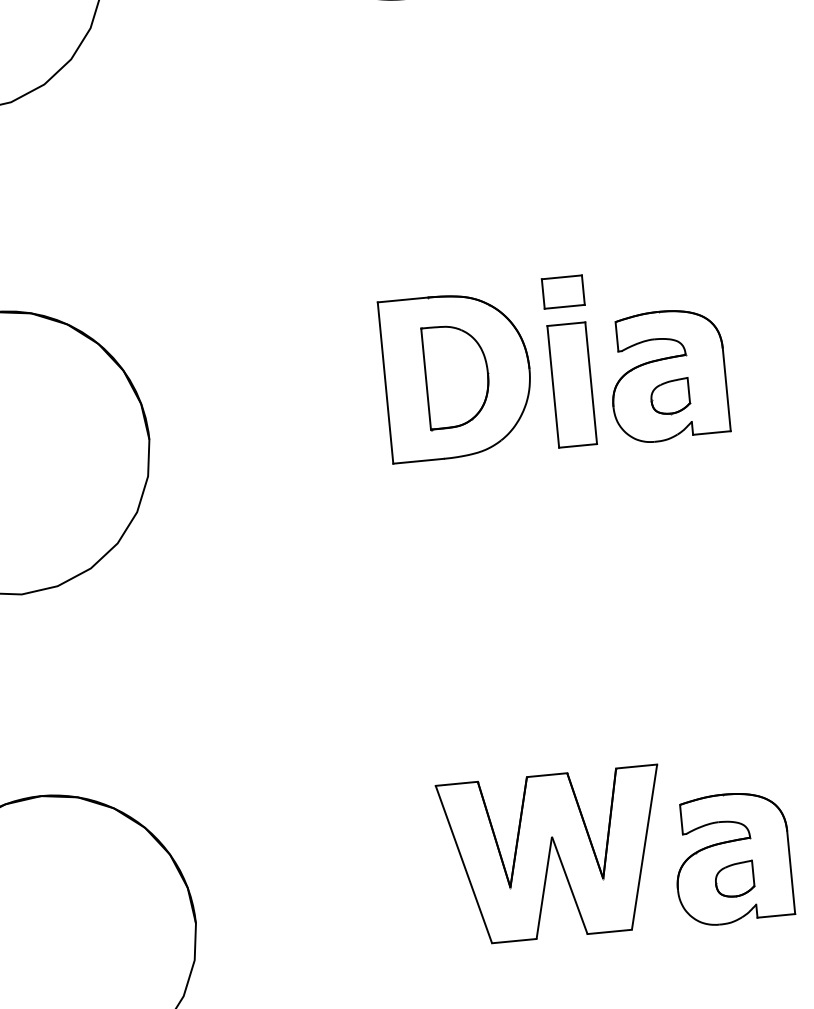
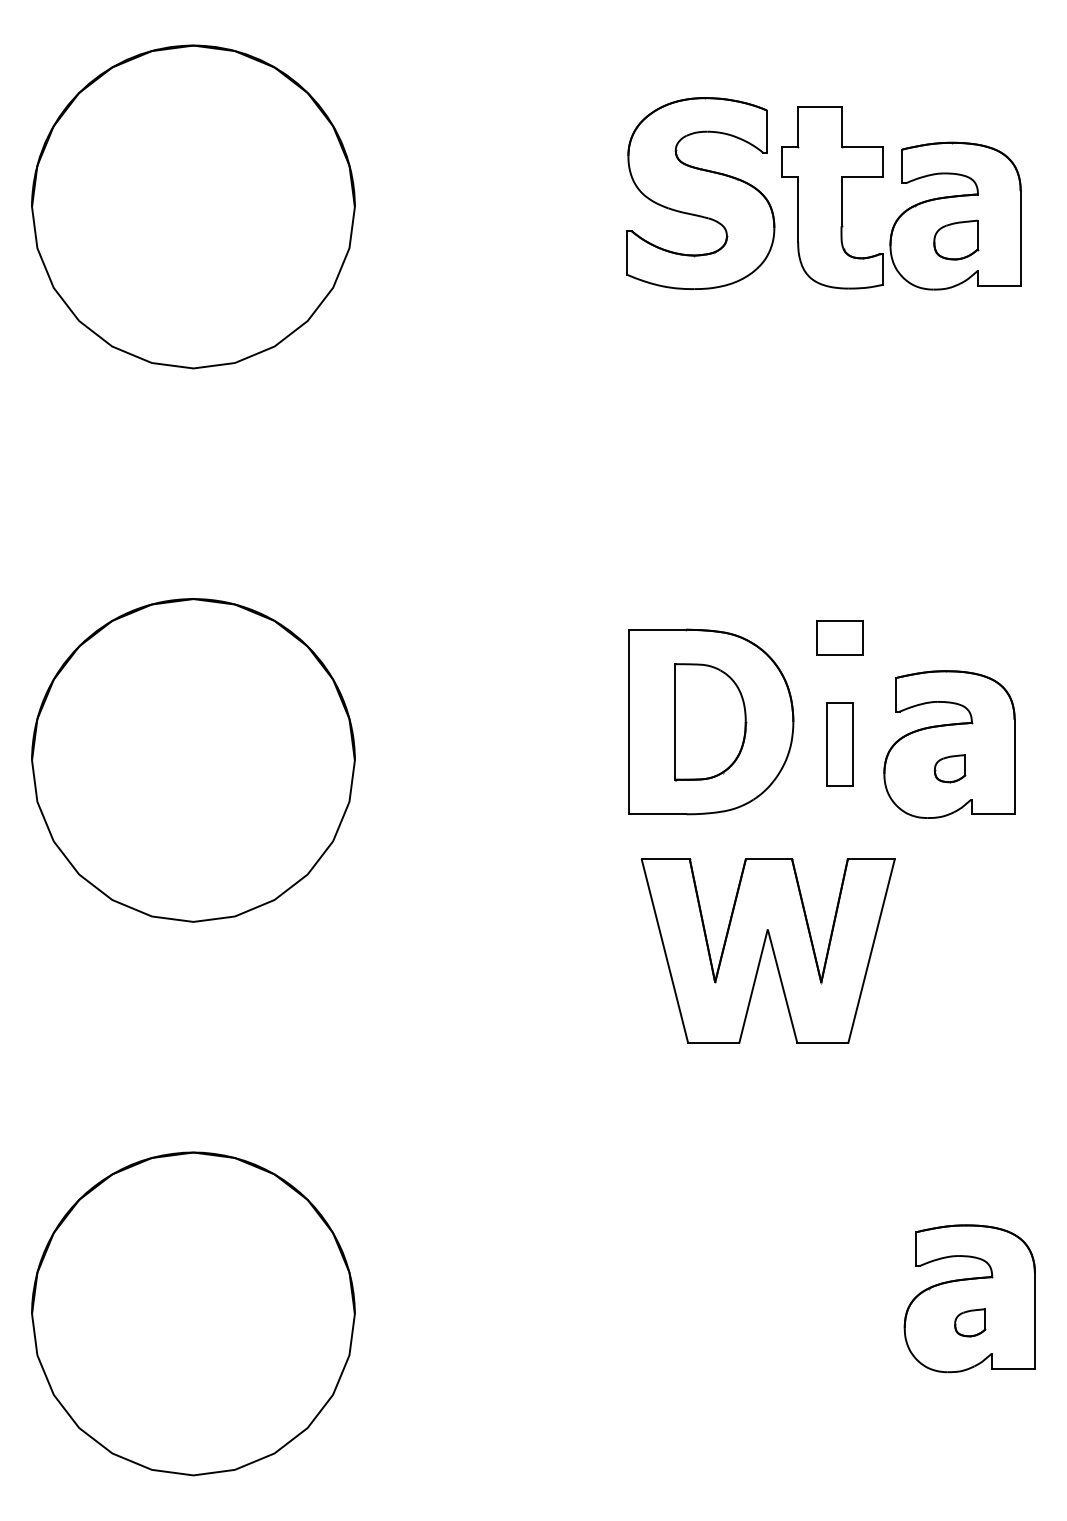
part: (571, 384) -> (839, 744), size x0.6
part: (670, 396) -> (950, 768), size x0.7
part: (553, 856) -> (767, 951), moved
part: (734, 879) -> (970, 1322), size x0.7

